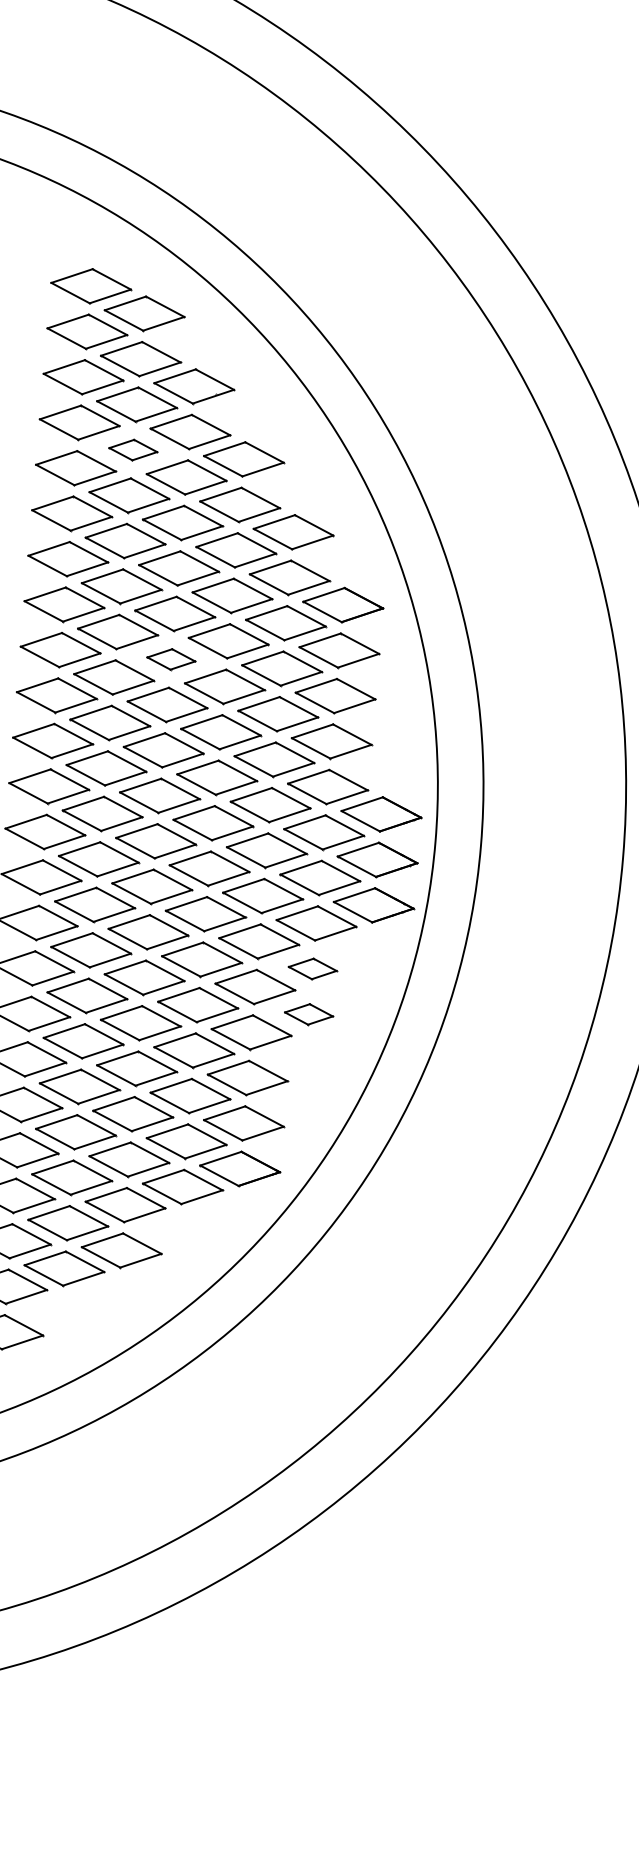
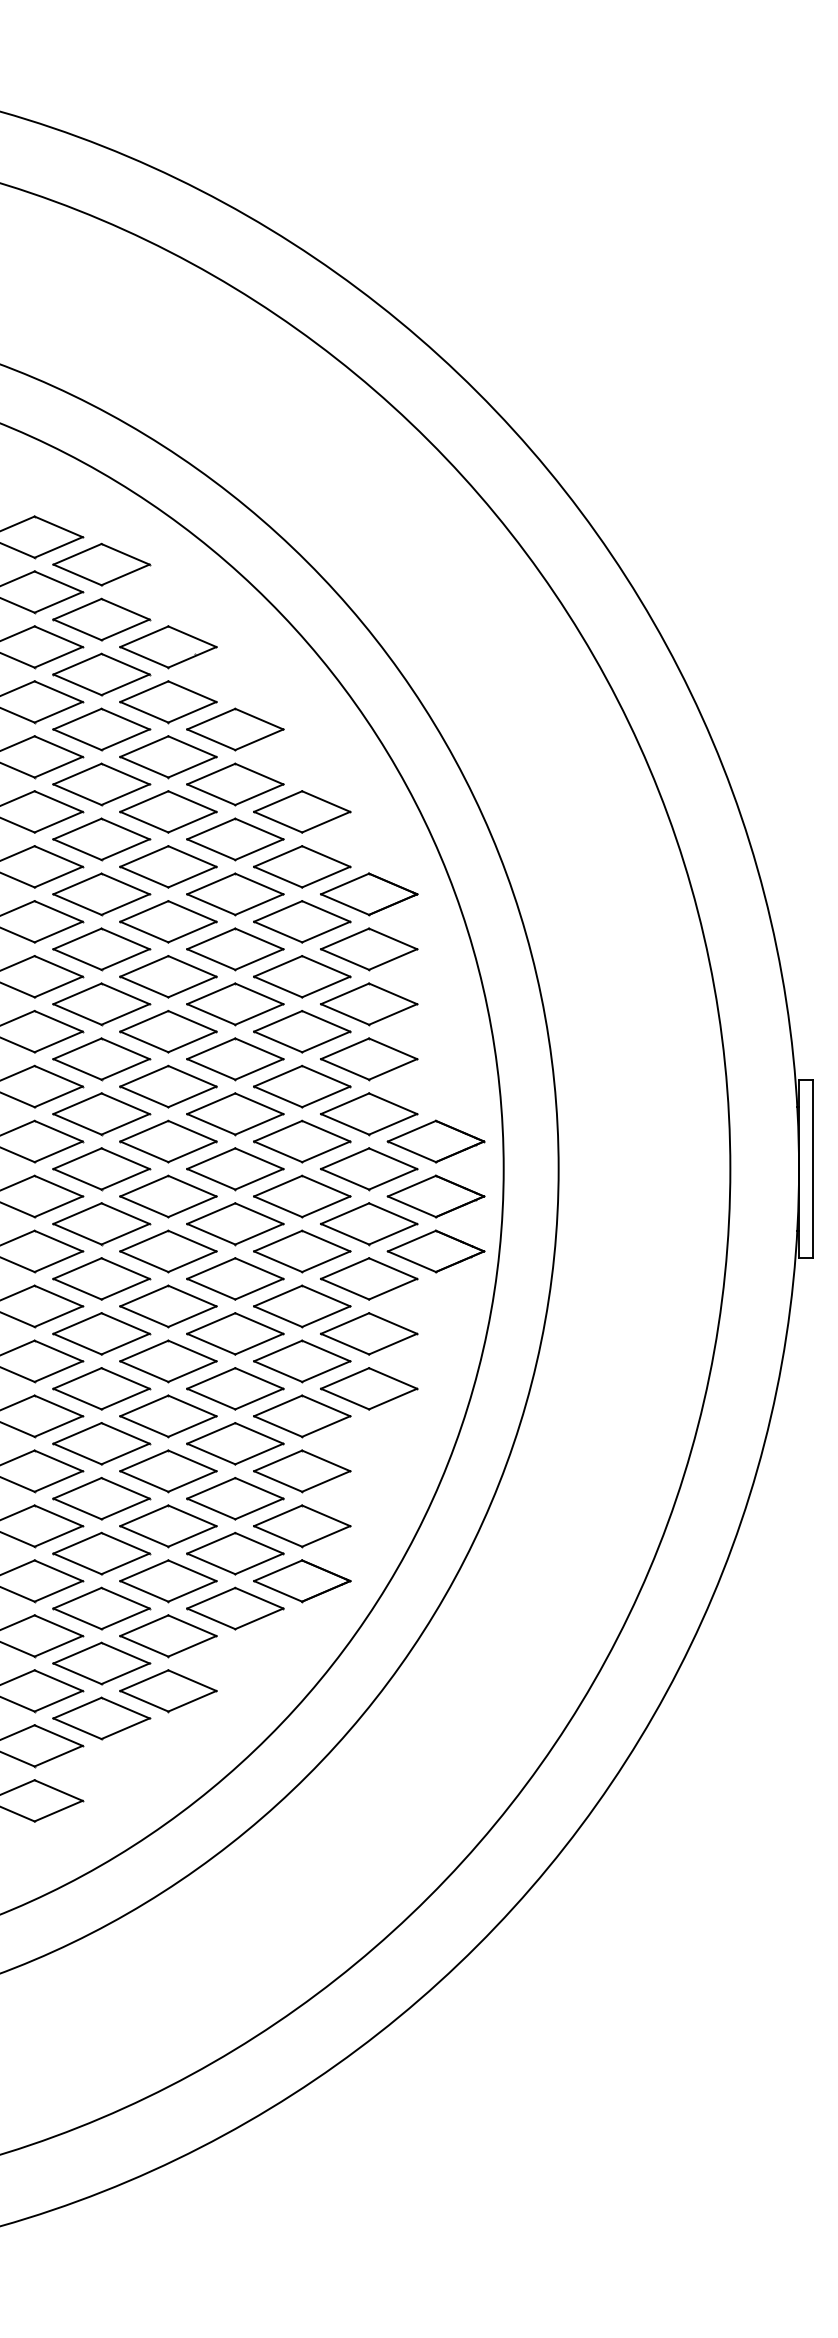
part: (133, 450) -> (101, 729), size x1.67
part: (171, 659) -> (168, 976), size x1.67
part: (312, 968) -> (369, 1333), size x1.67
part: (309, 1014) -> (369, 1388), size x1.67

